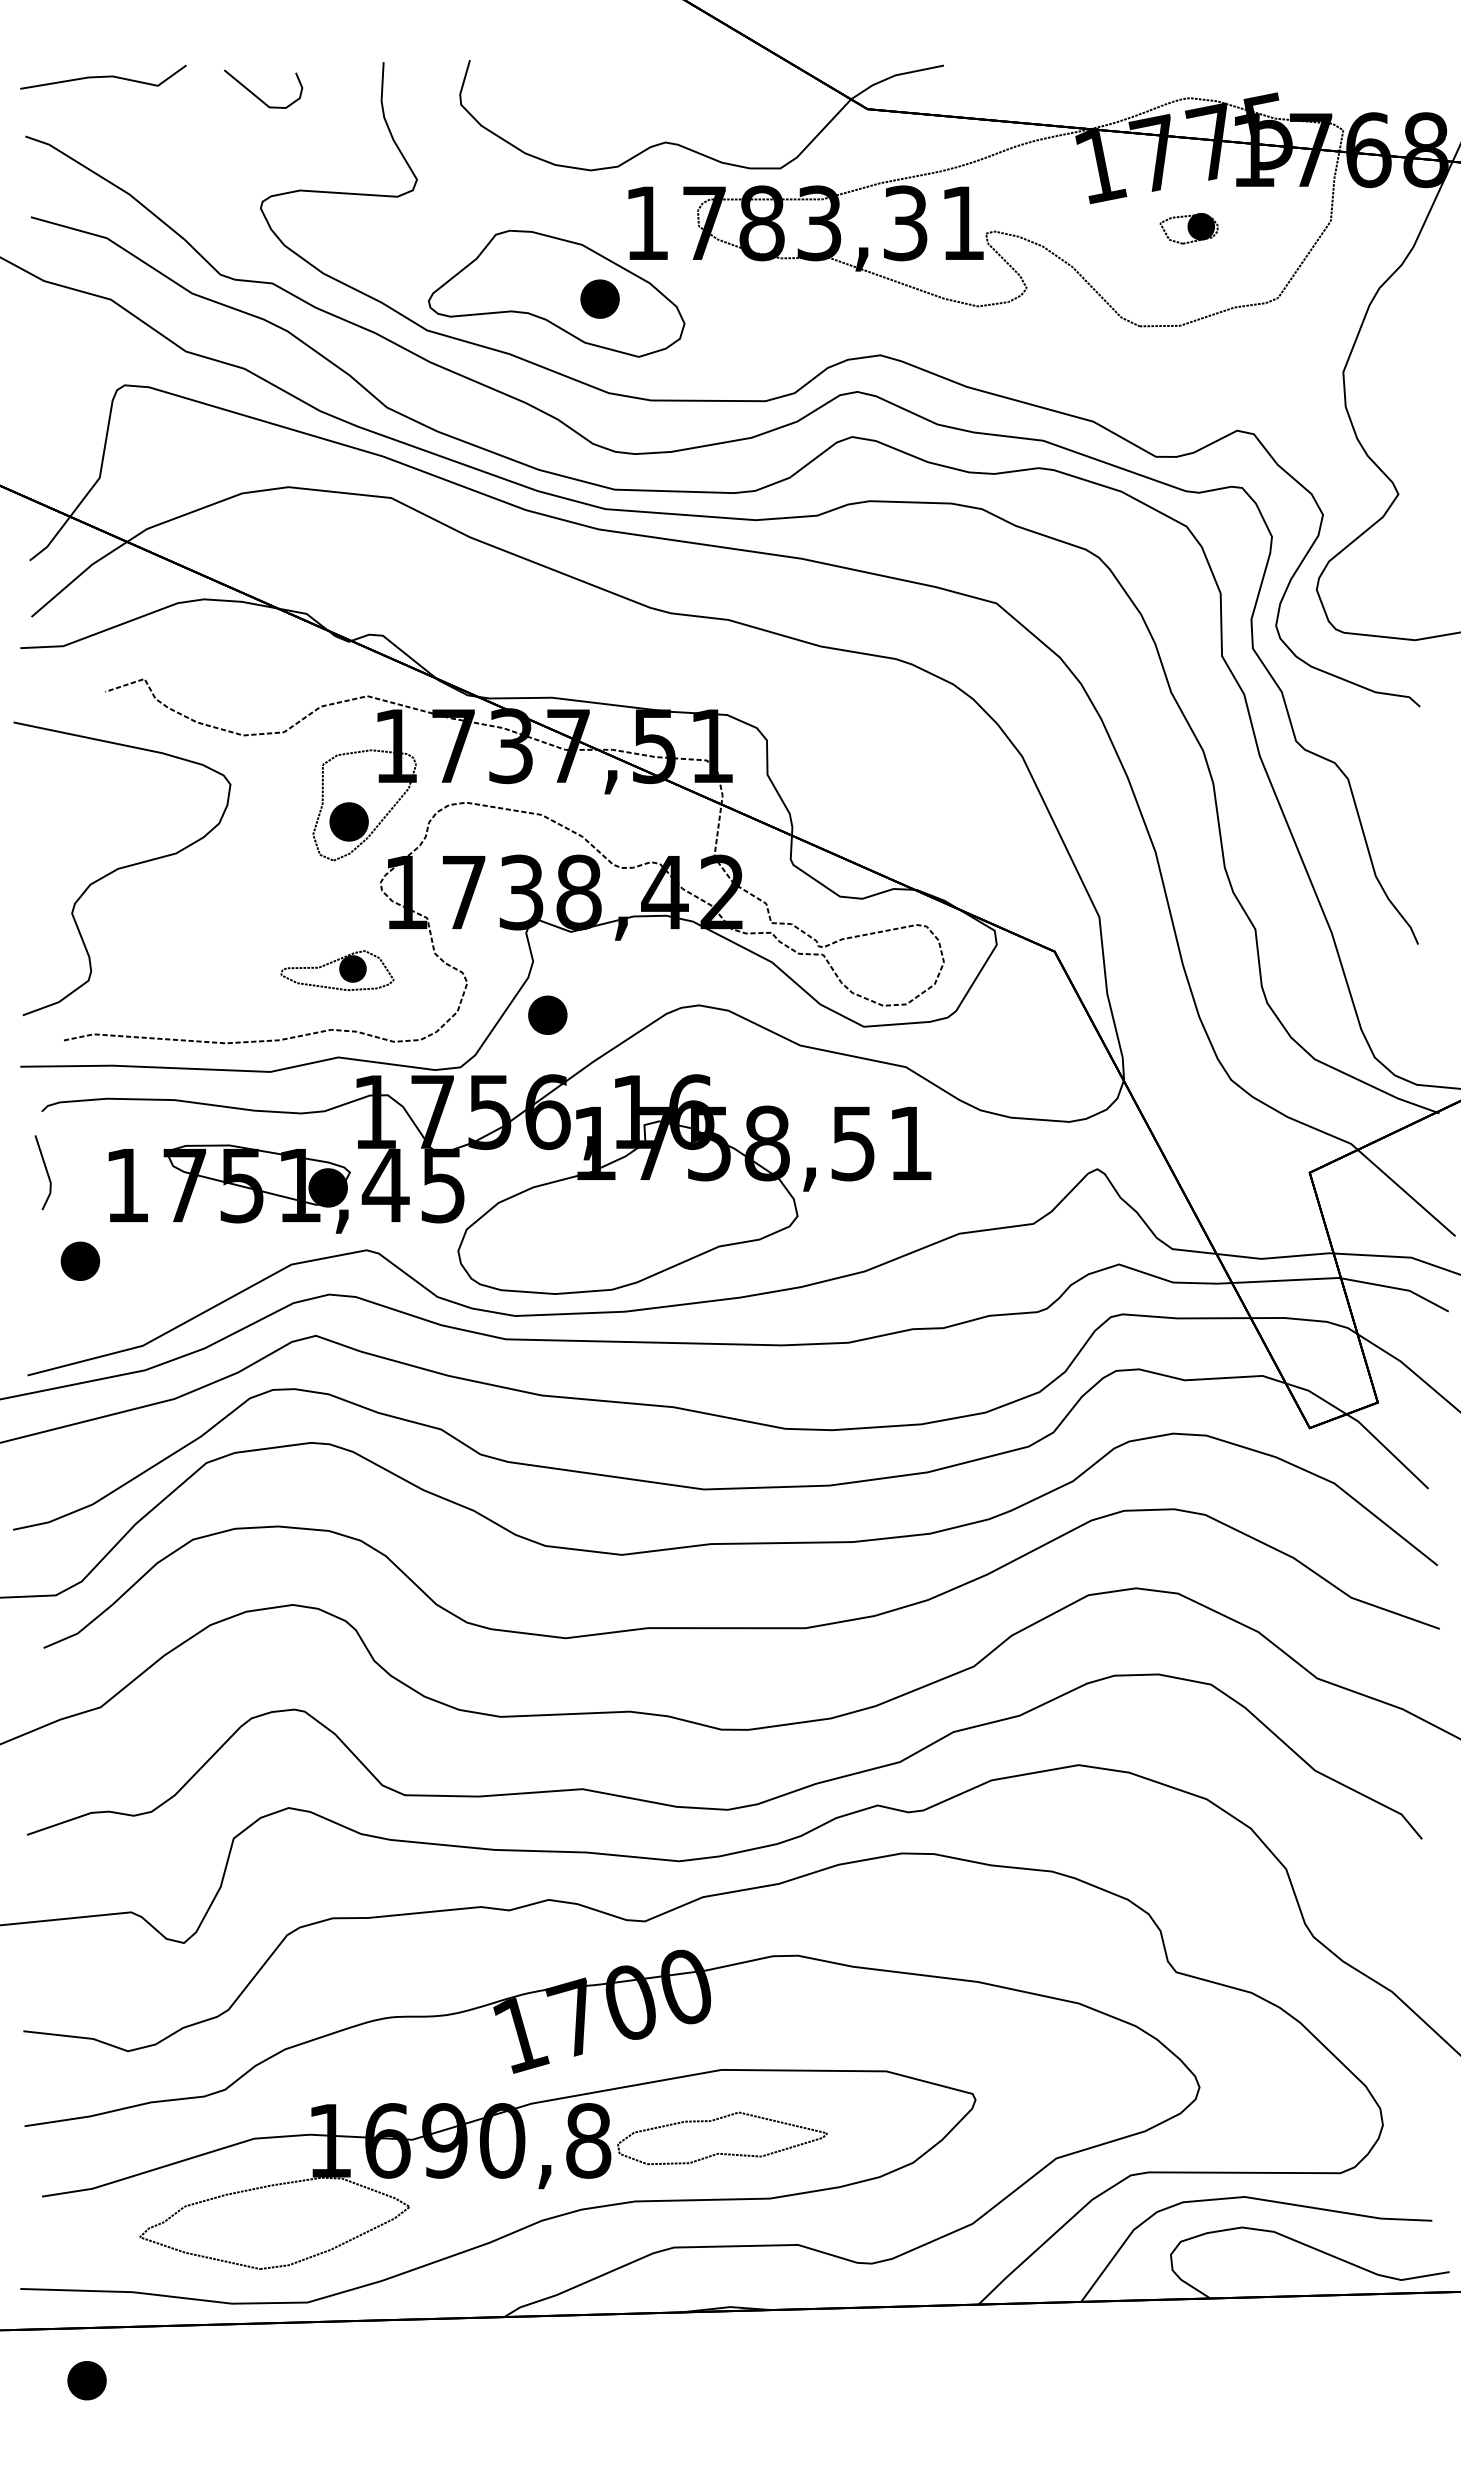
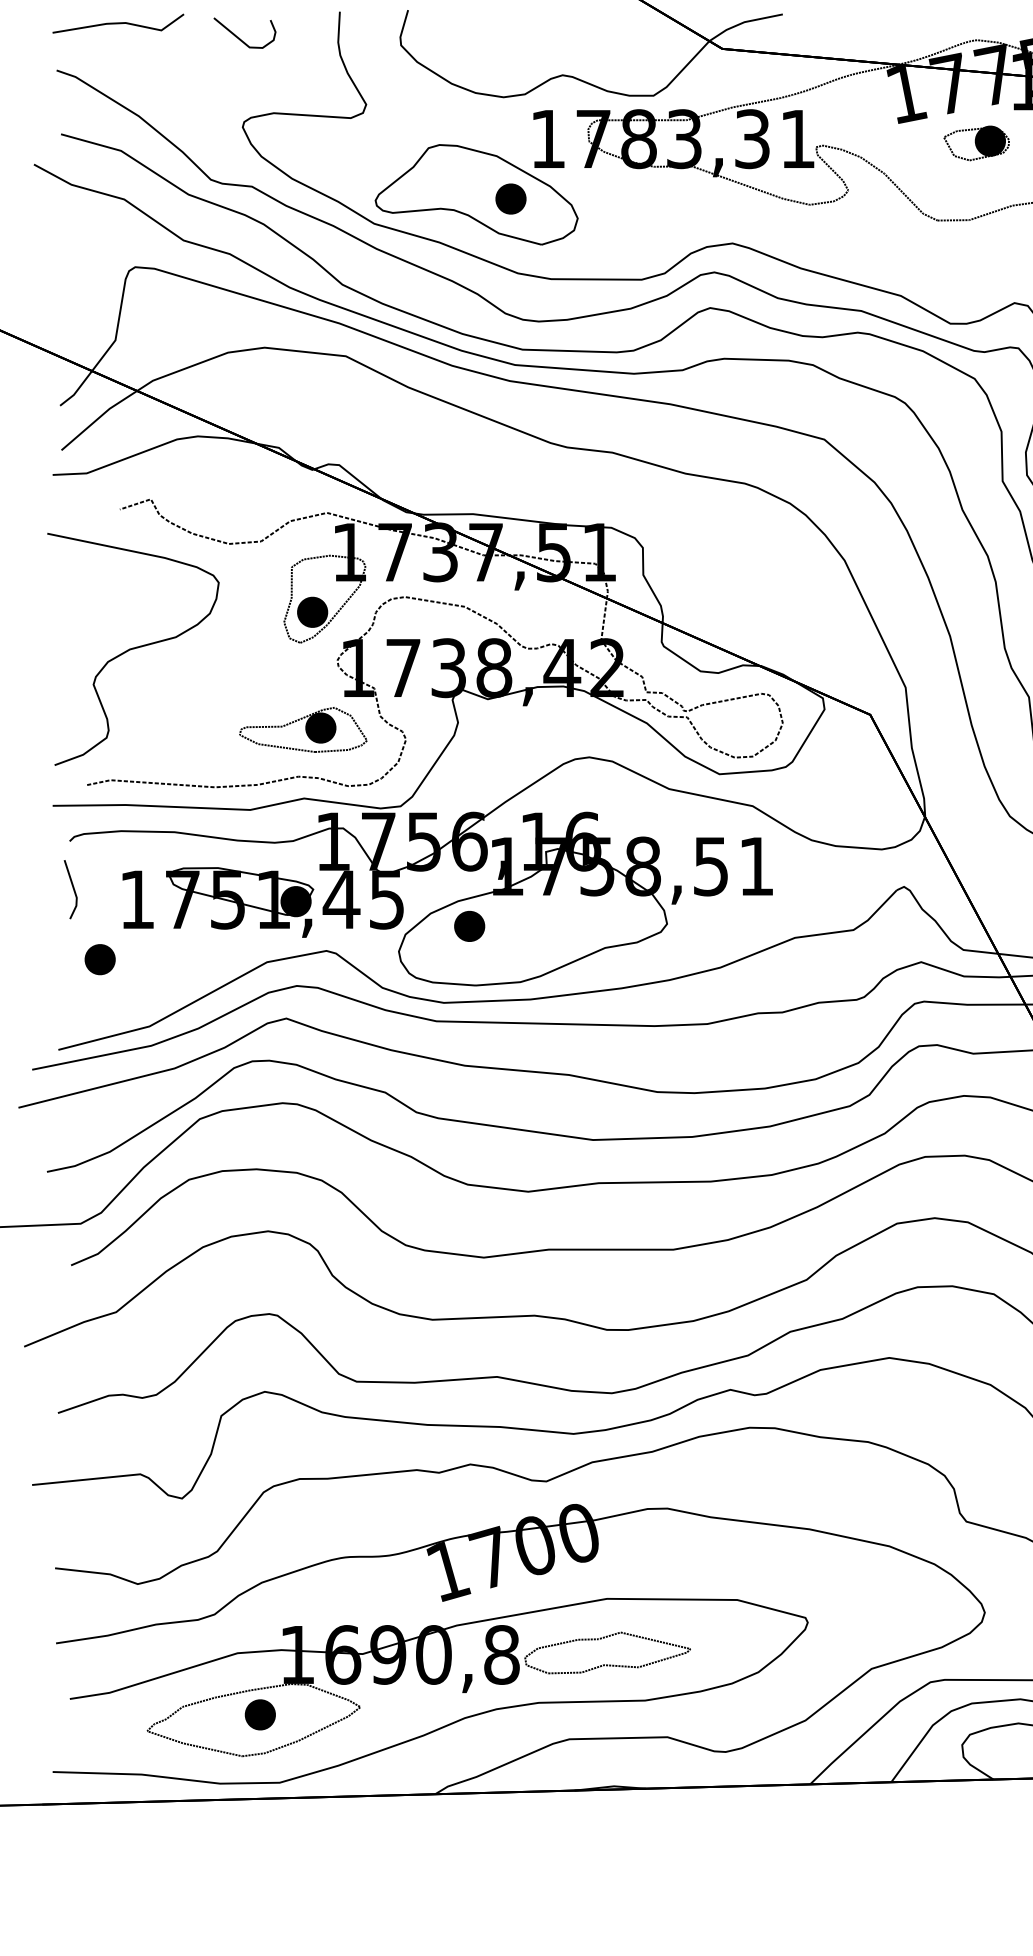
part: (1188, 228) -> (976, 143), size x1.43
part: (337, 970) -> (303, 729), size x1.43
part: (547, 1014) -> (469, 925), moved
part: (86, 2380) -> (259, 1714), moved

